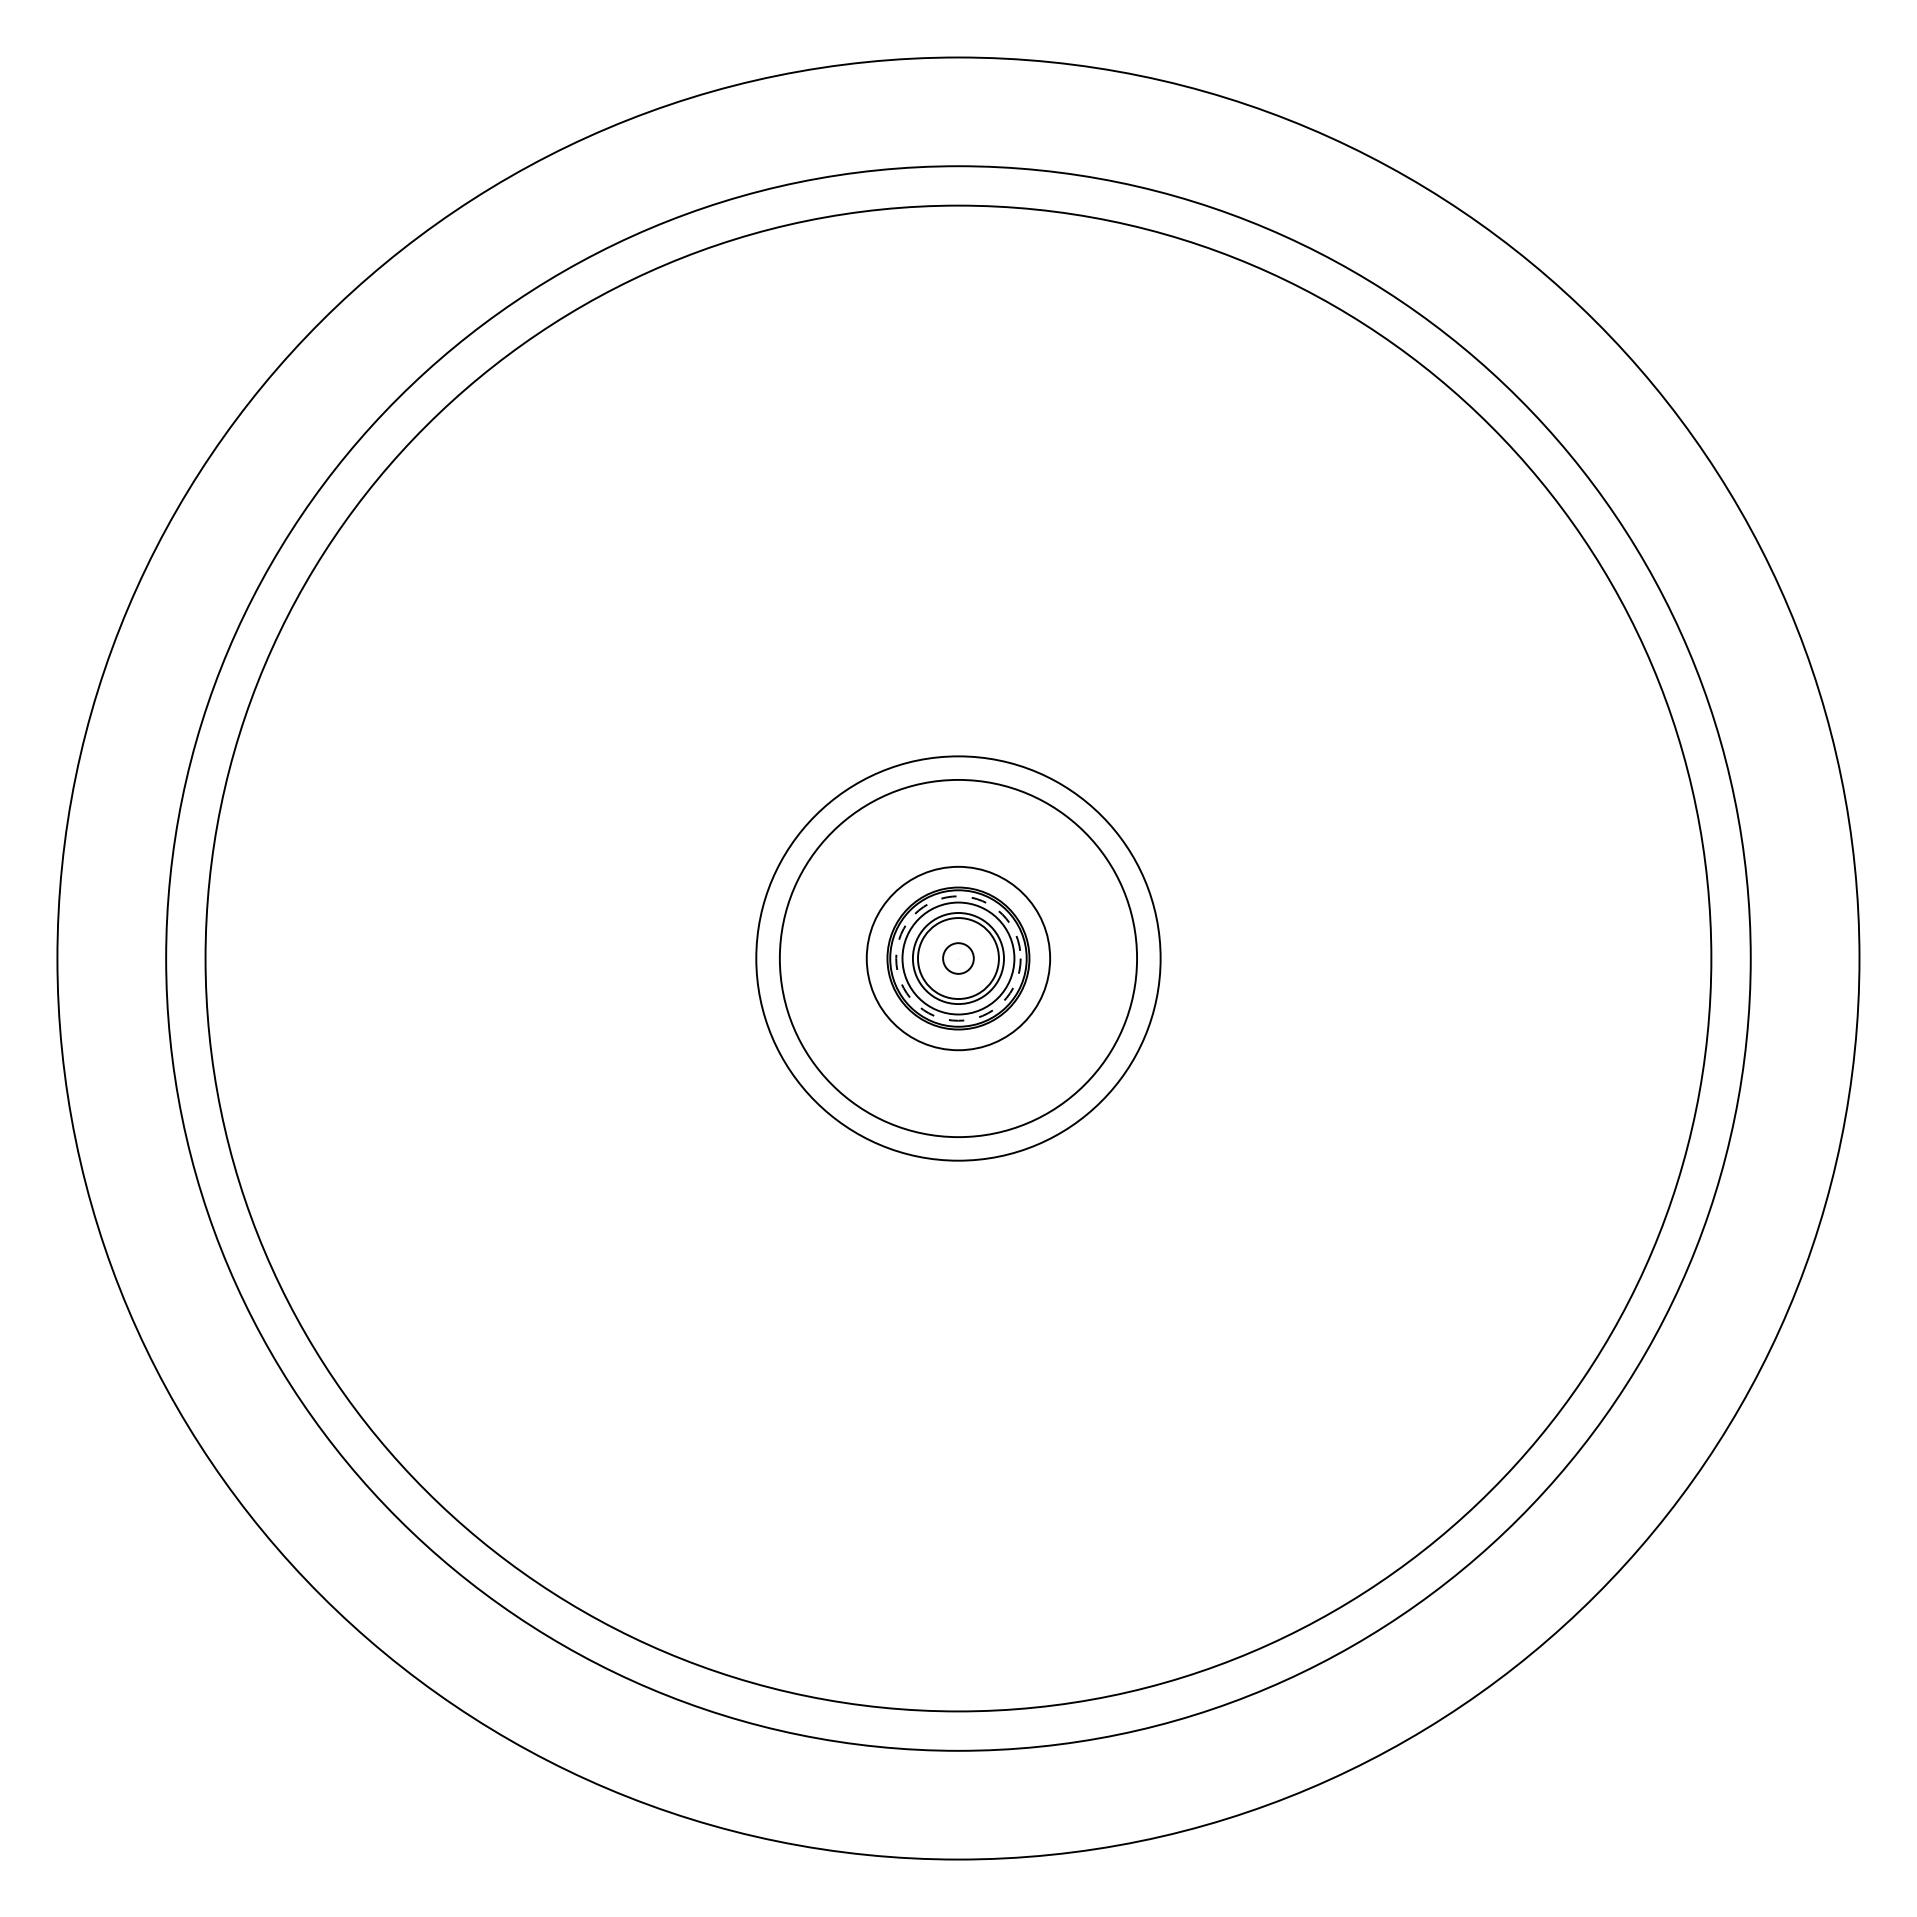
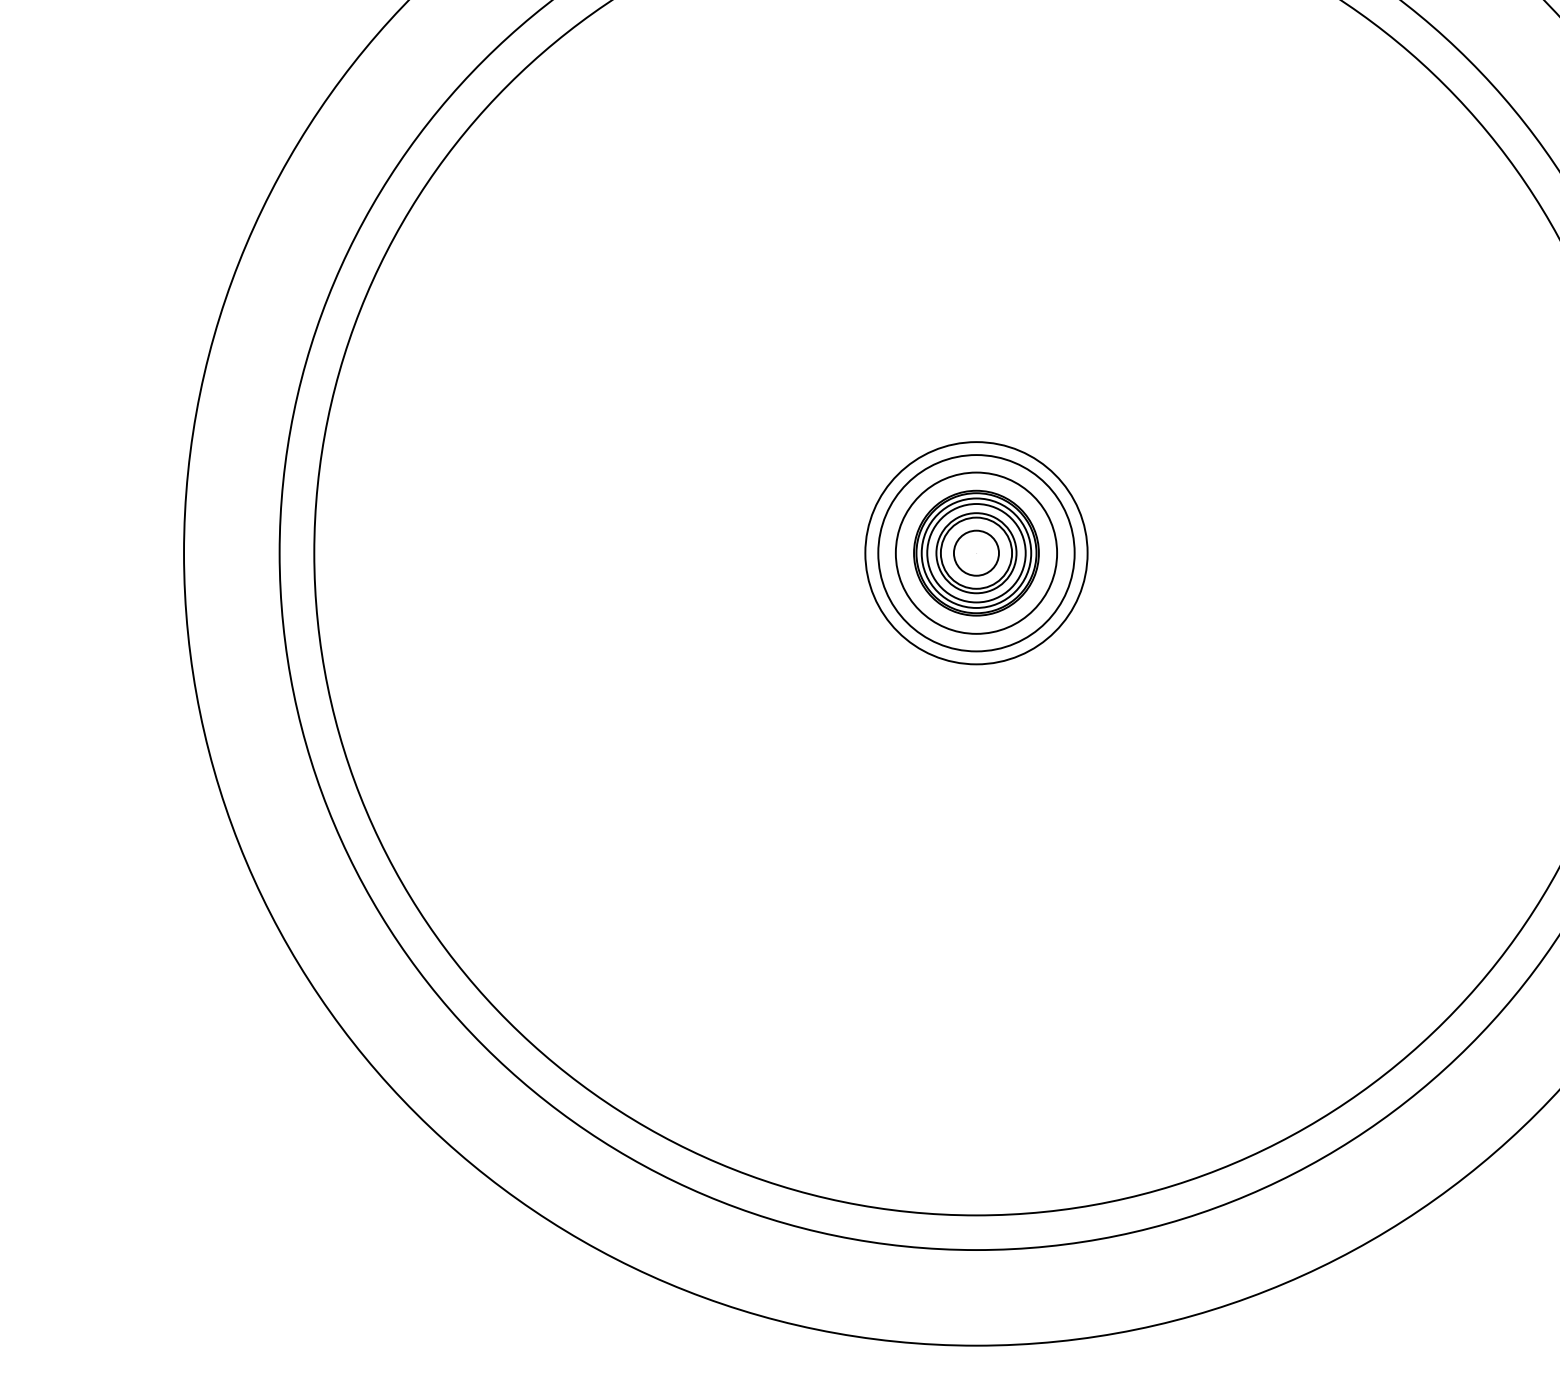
circle: (958, 958) -> (976, 553), dashed -> solid
circle: (958, 958) -> (976, 553), size x0.62
circle: (958, 958) -> (976, 553), size x0.62
circle: (958, 958) -> (976, 553), size x1.67

